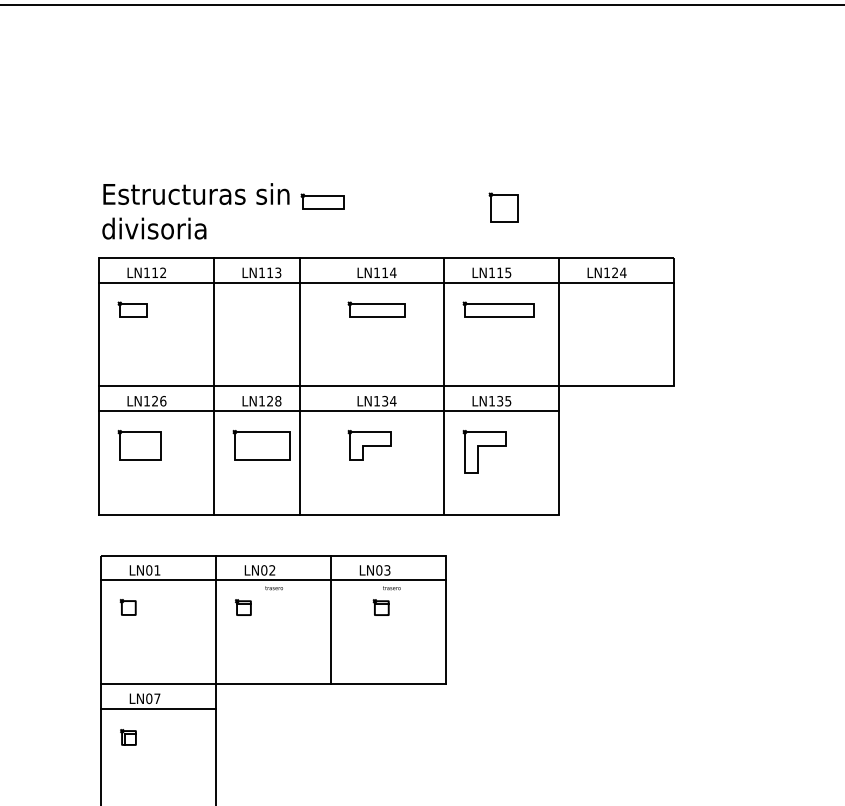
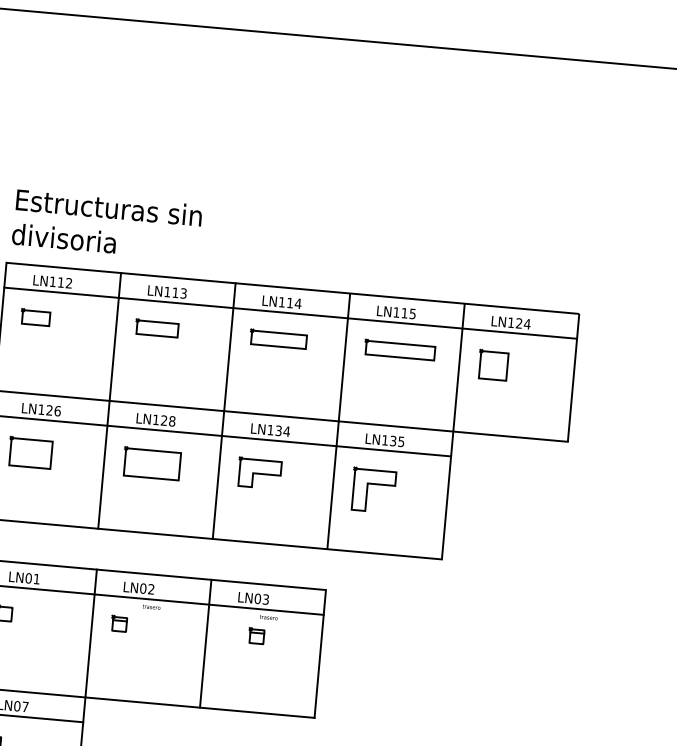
part: (322, 201) -> (156, 327), moved
part: (503, 207) -> (492, 364), moved
line: (300, 386) -> (224, 411), moved

